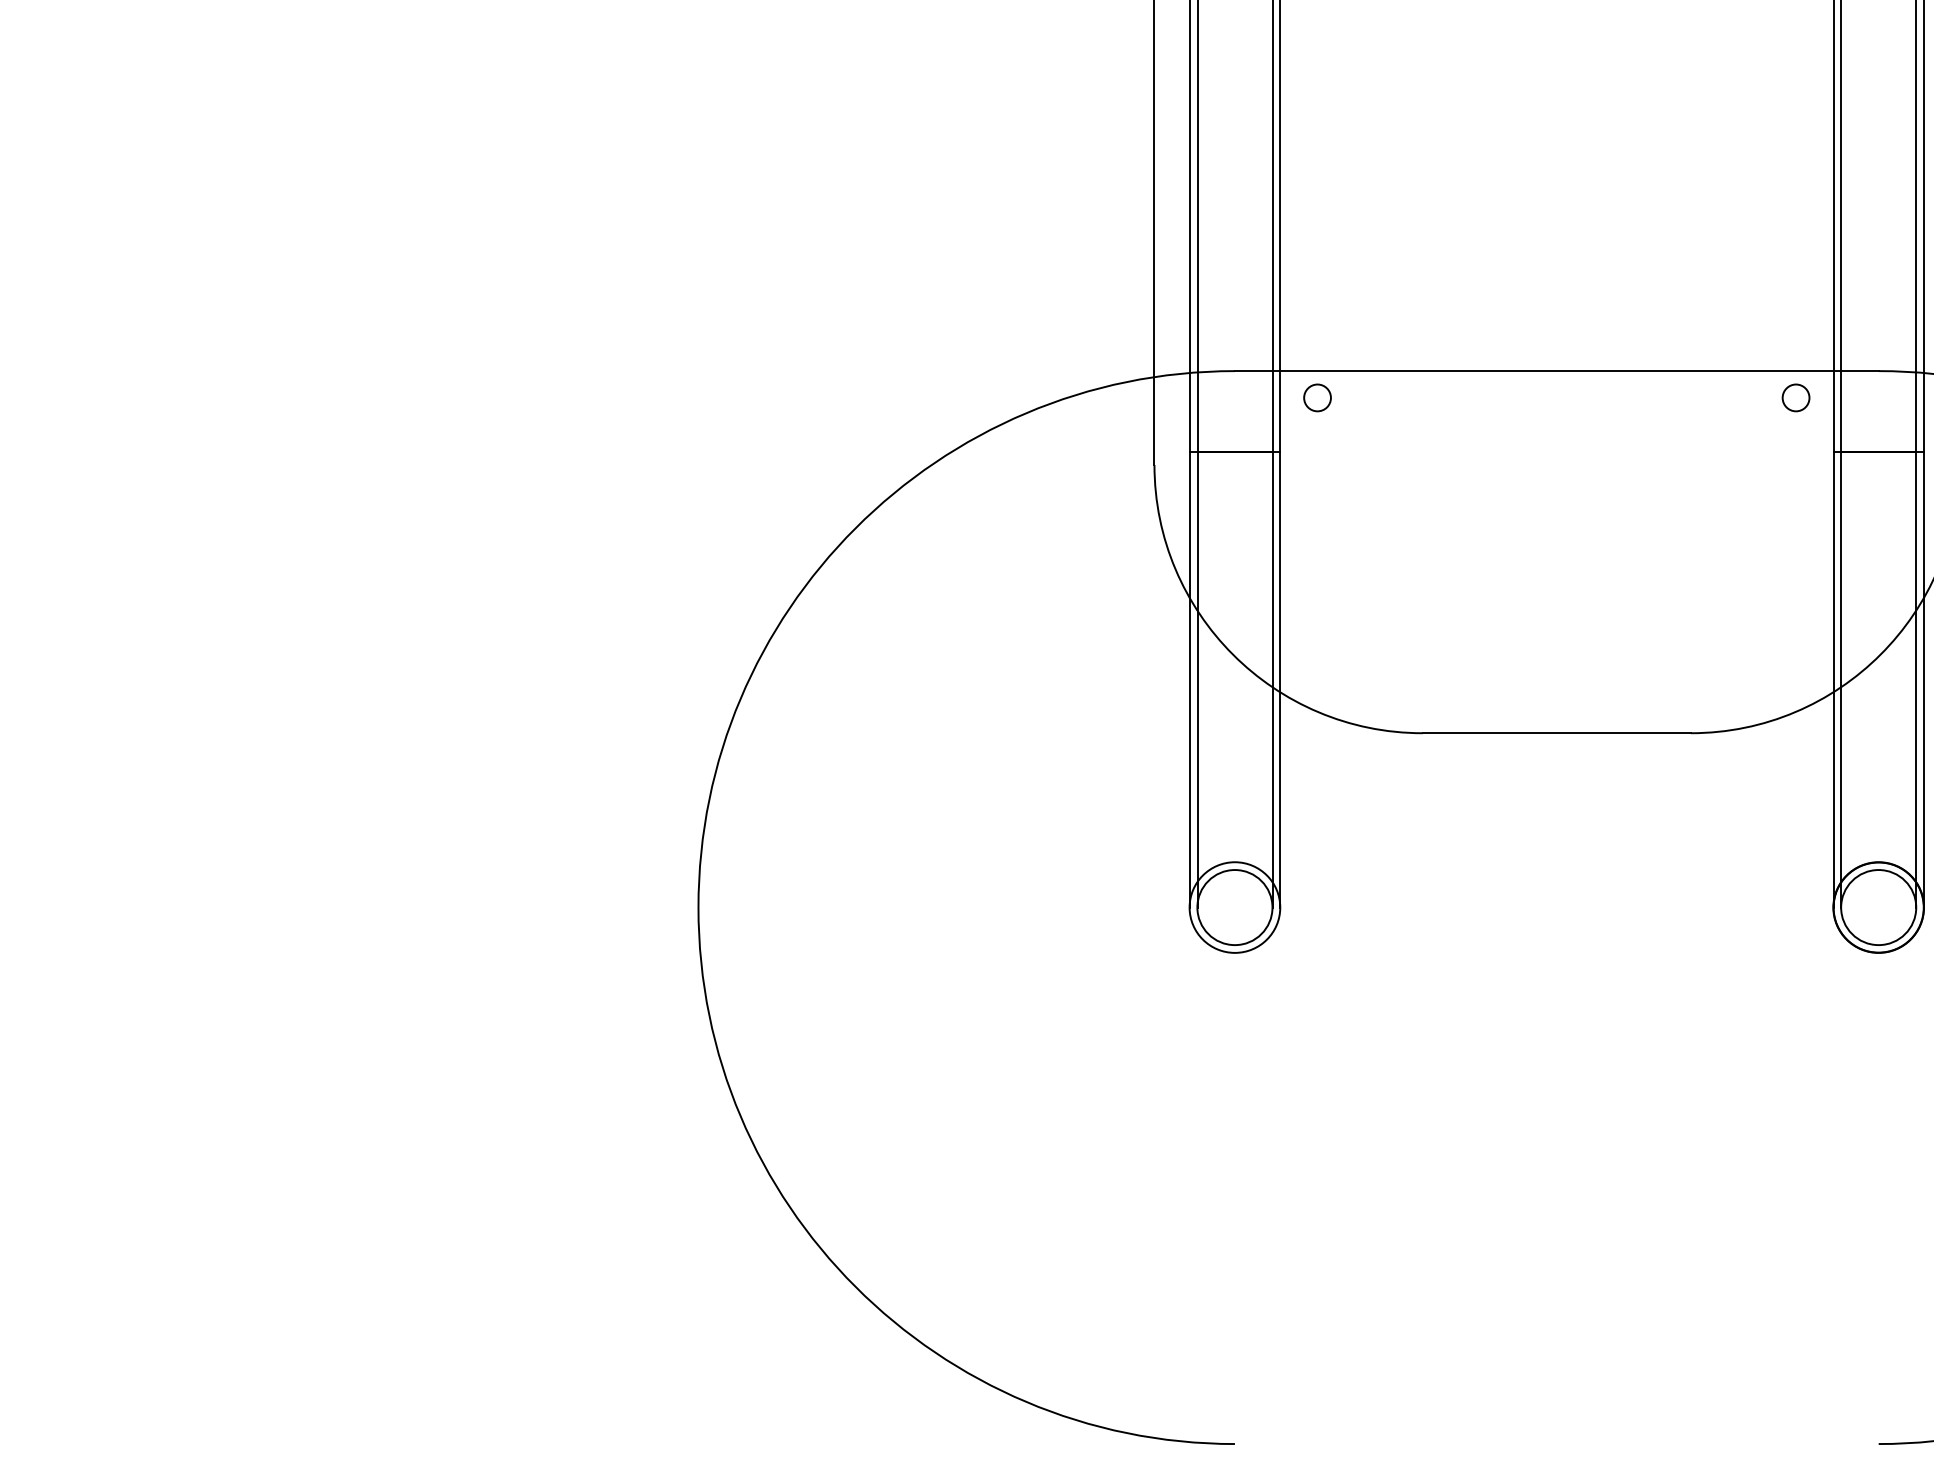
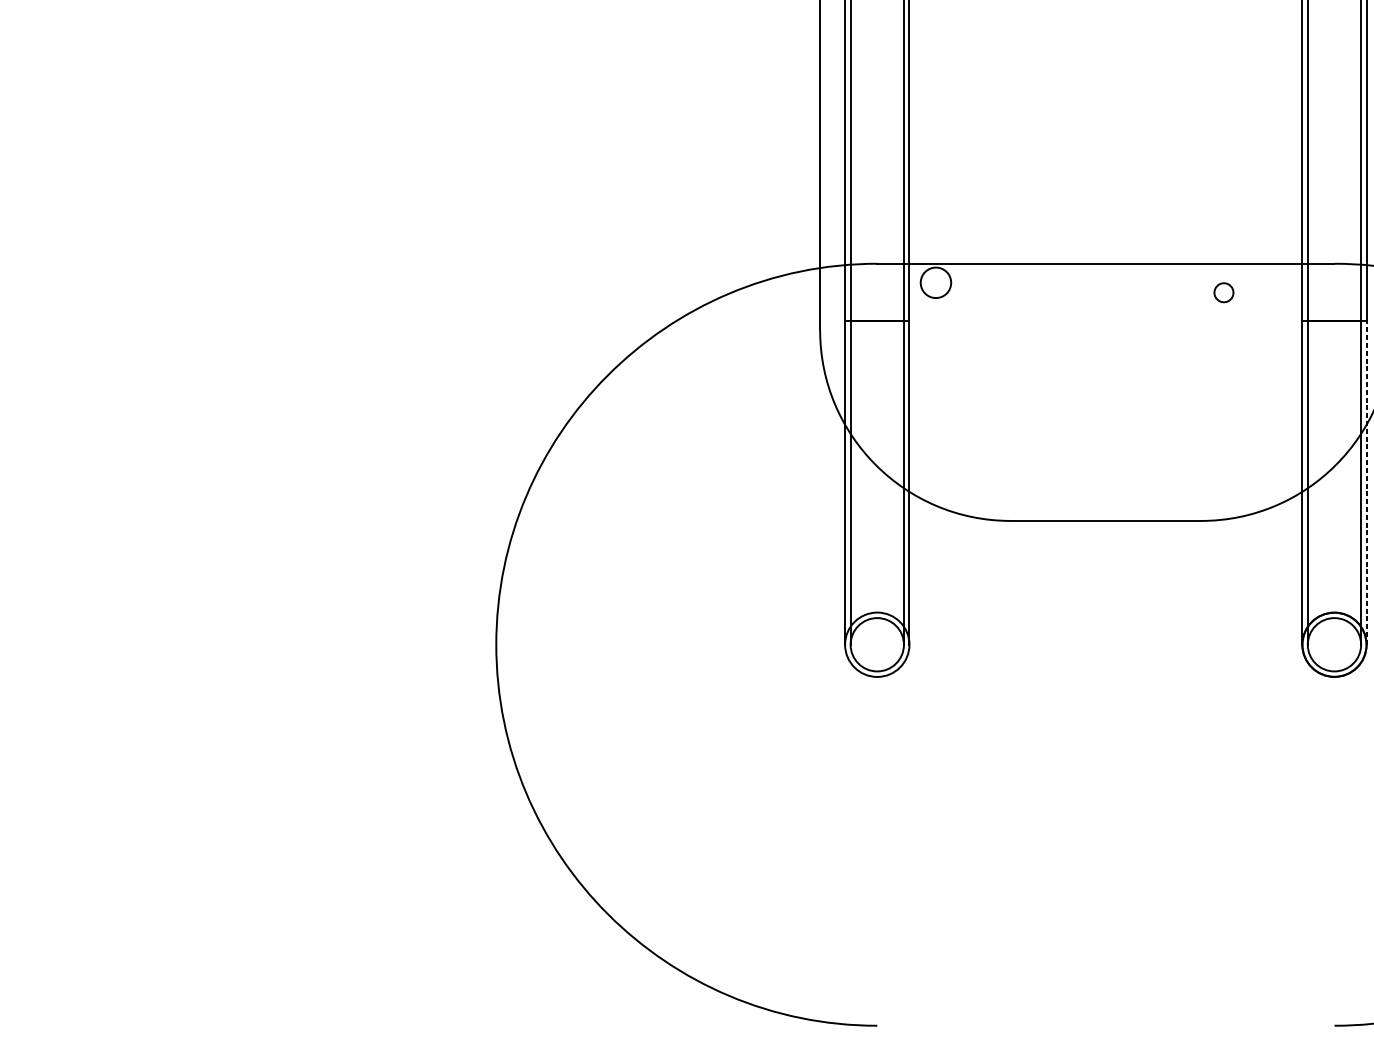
circle: (1317, 397) -> (935, 282), size x1.6
circle: (1795, 397) -> (1223, 292), moved
line: (1924, 679) -> (1367, 482), solid -> dashed

